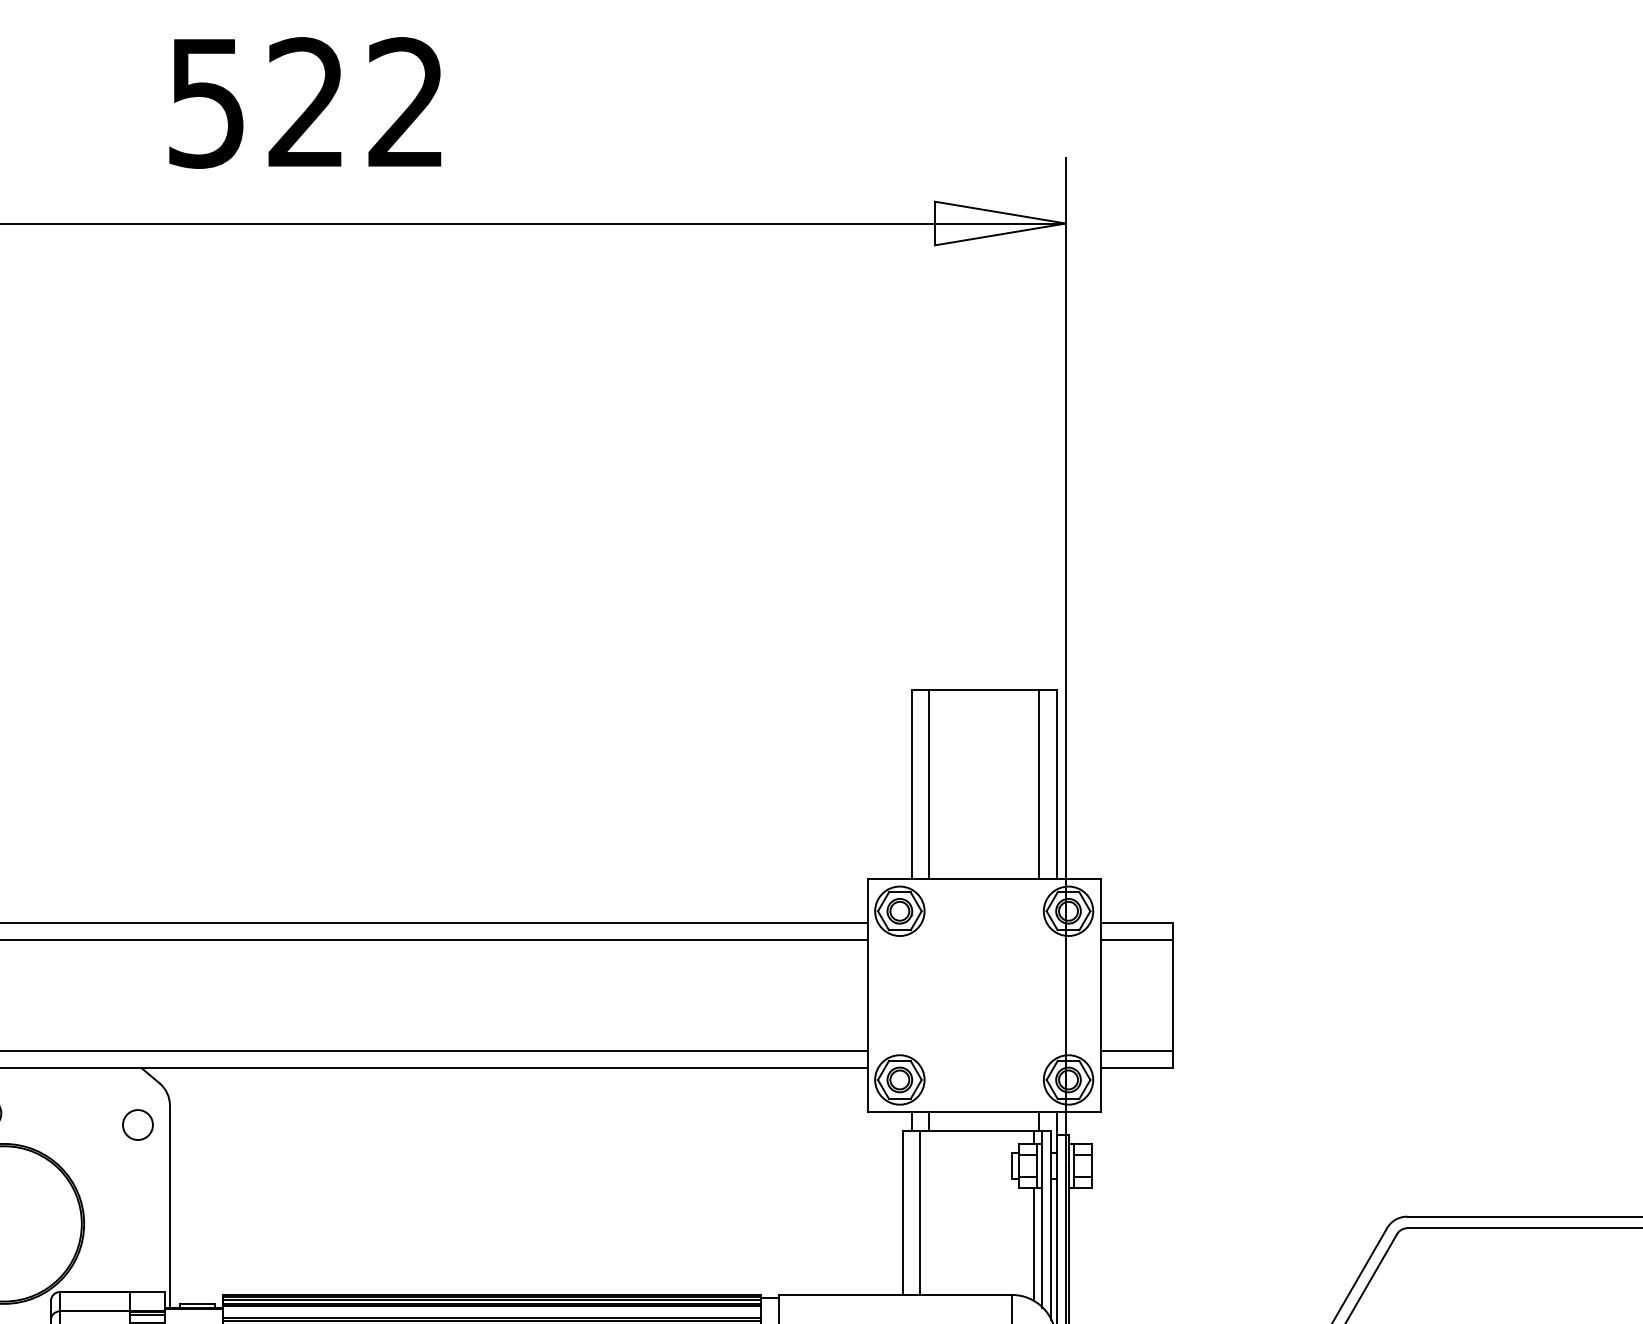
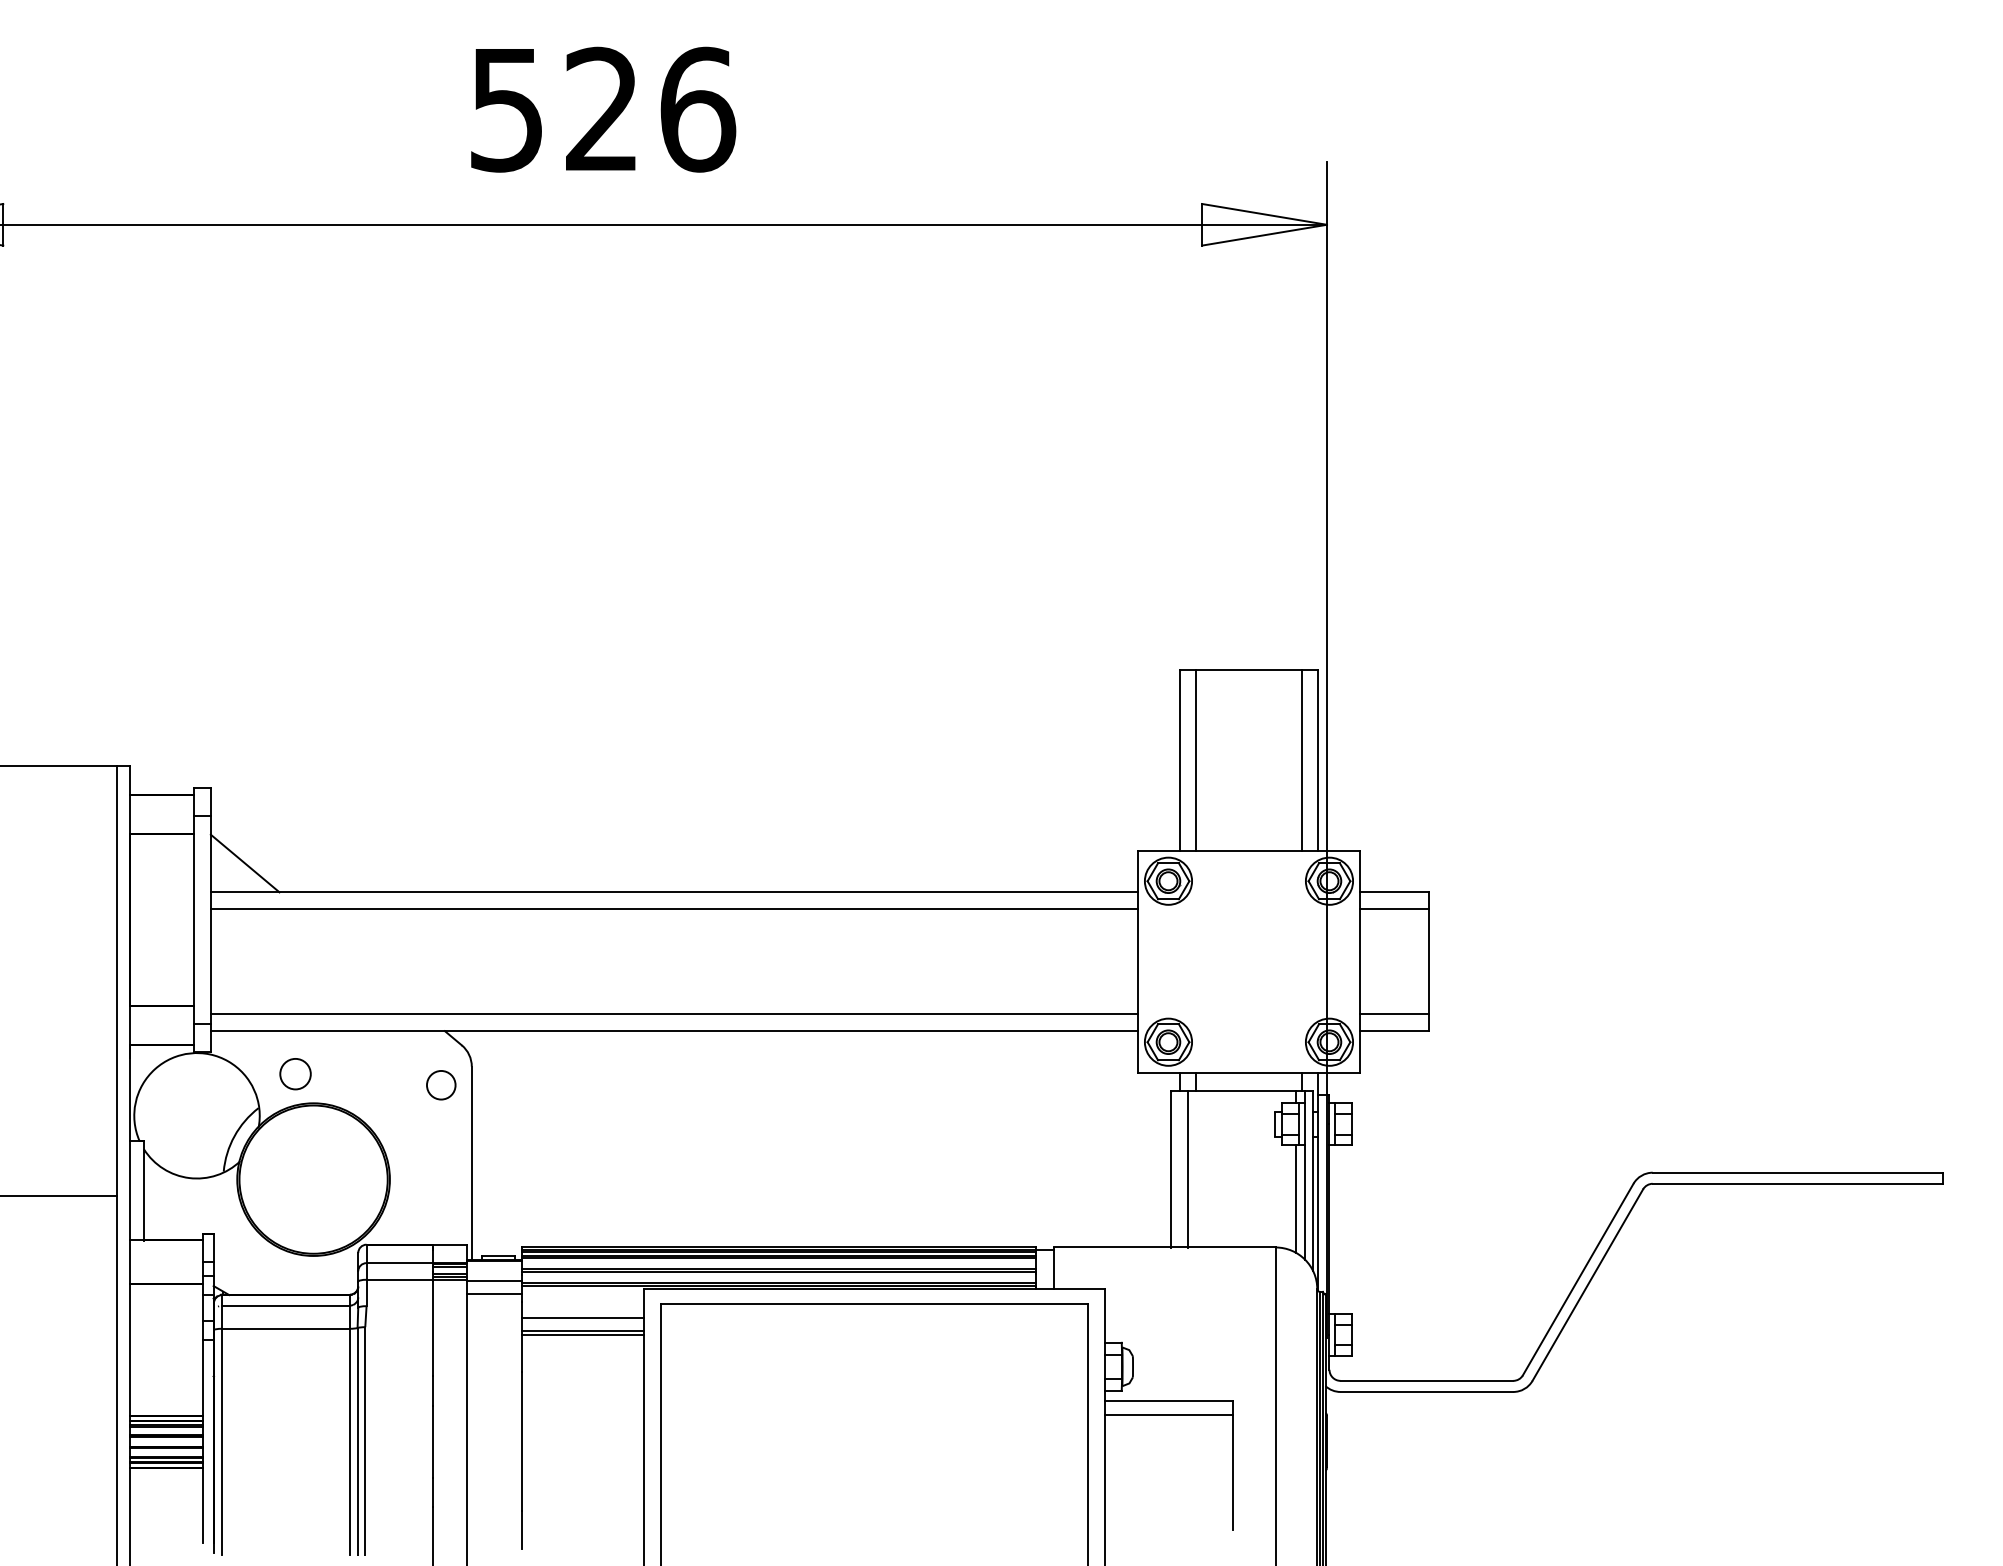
text: (407, 102) -> (698, 109), 522 -> 526

